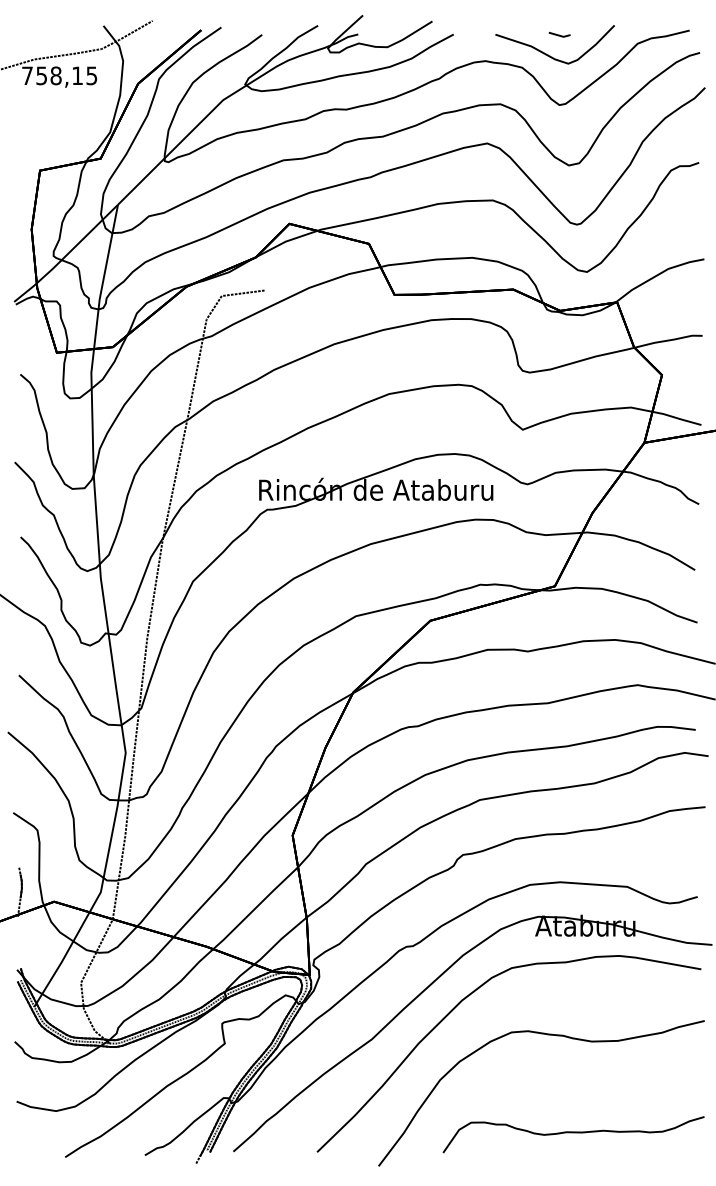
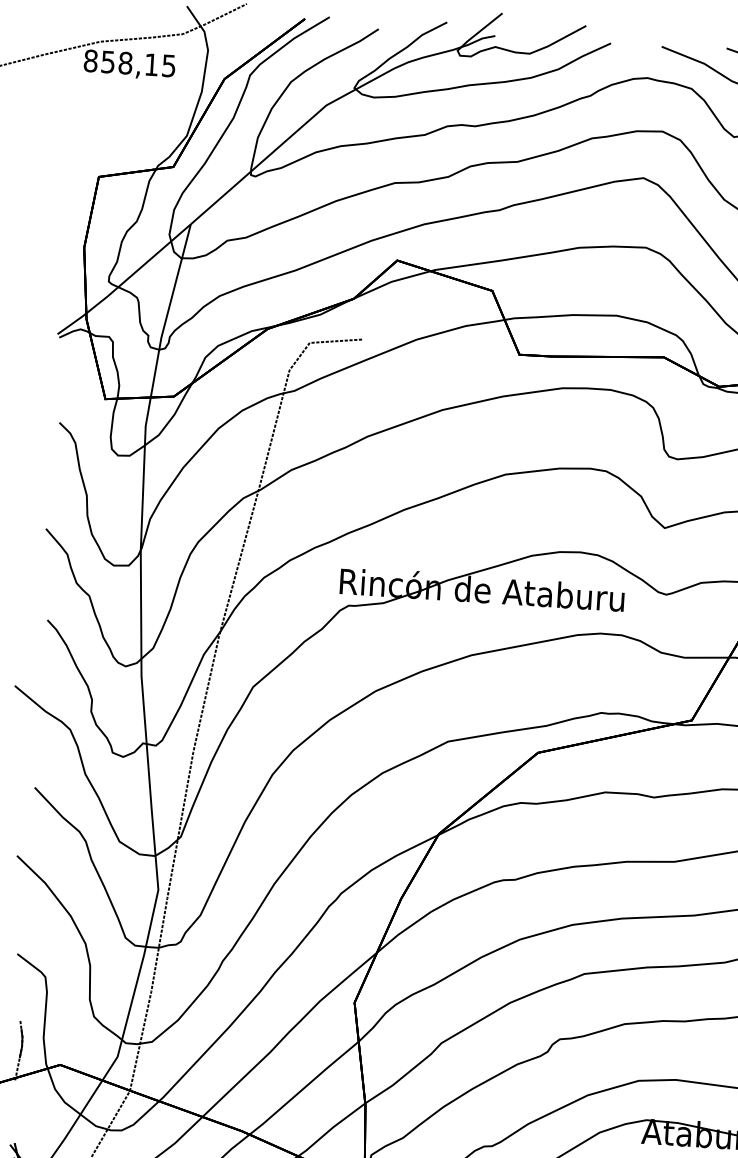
text: (27, 75) -> (90, 60), 758,15 -> 858,15

